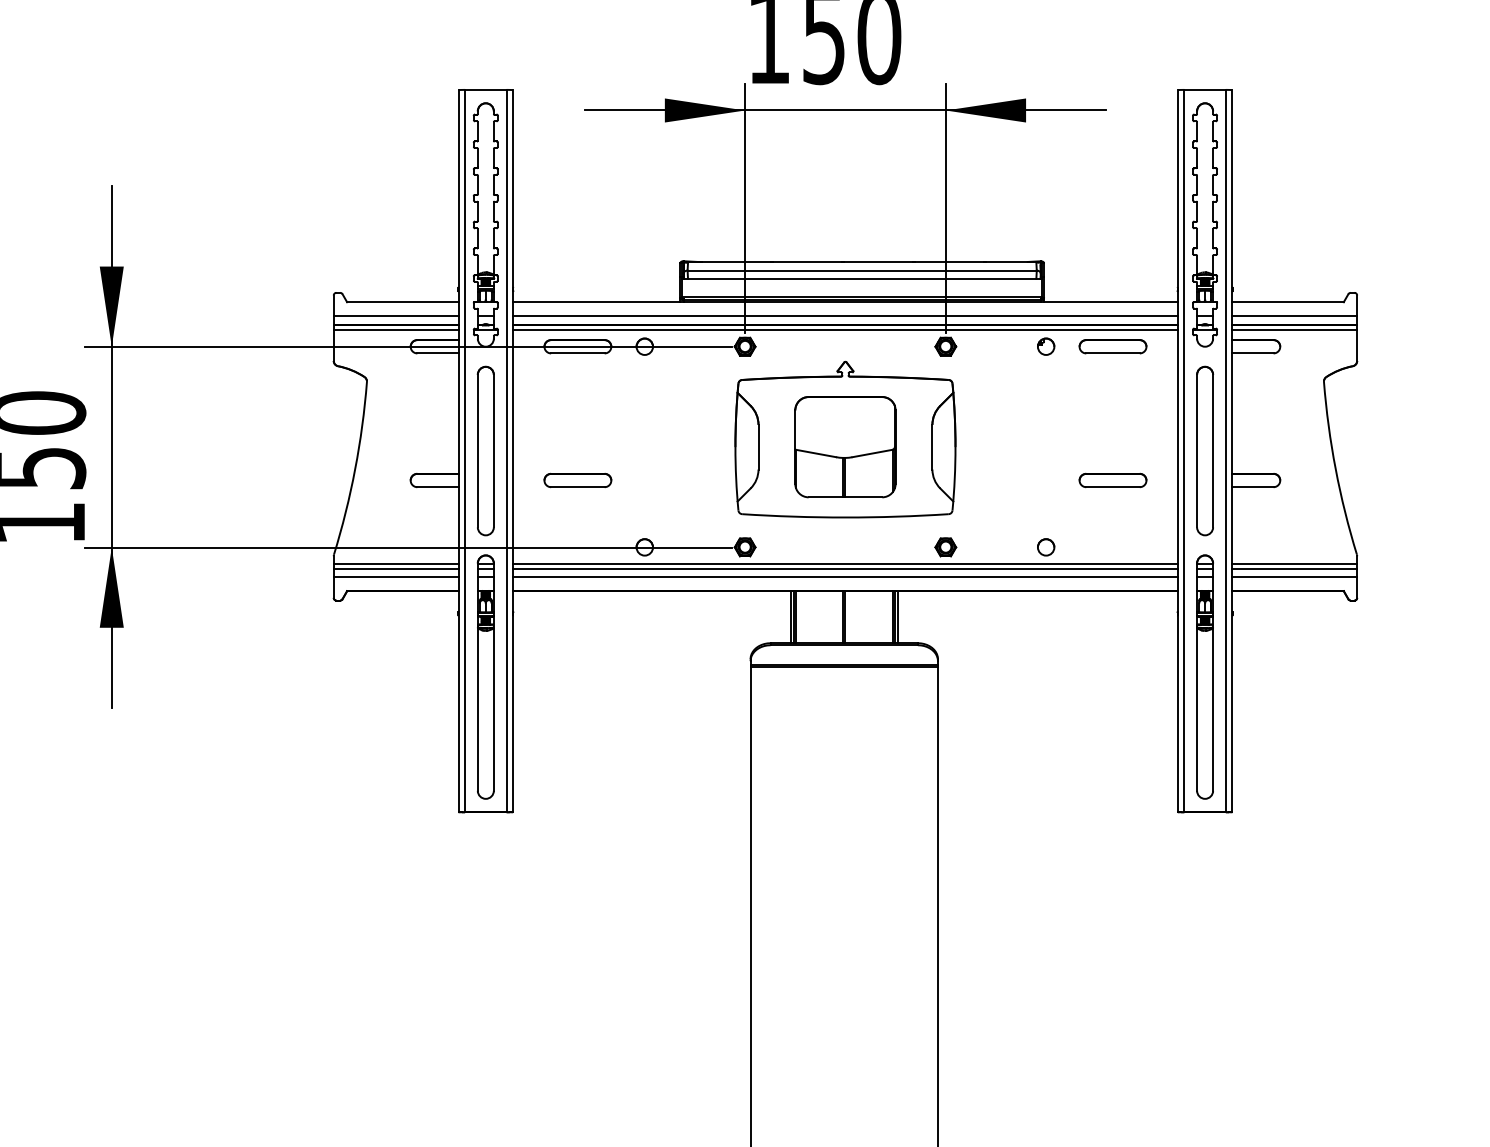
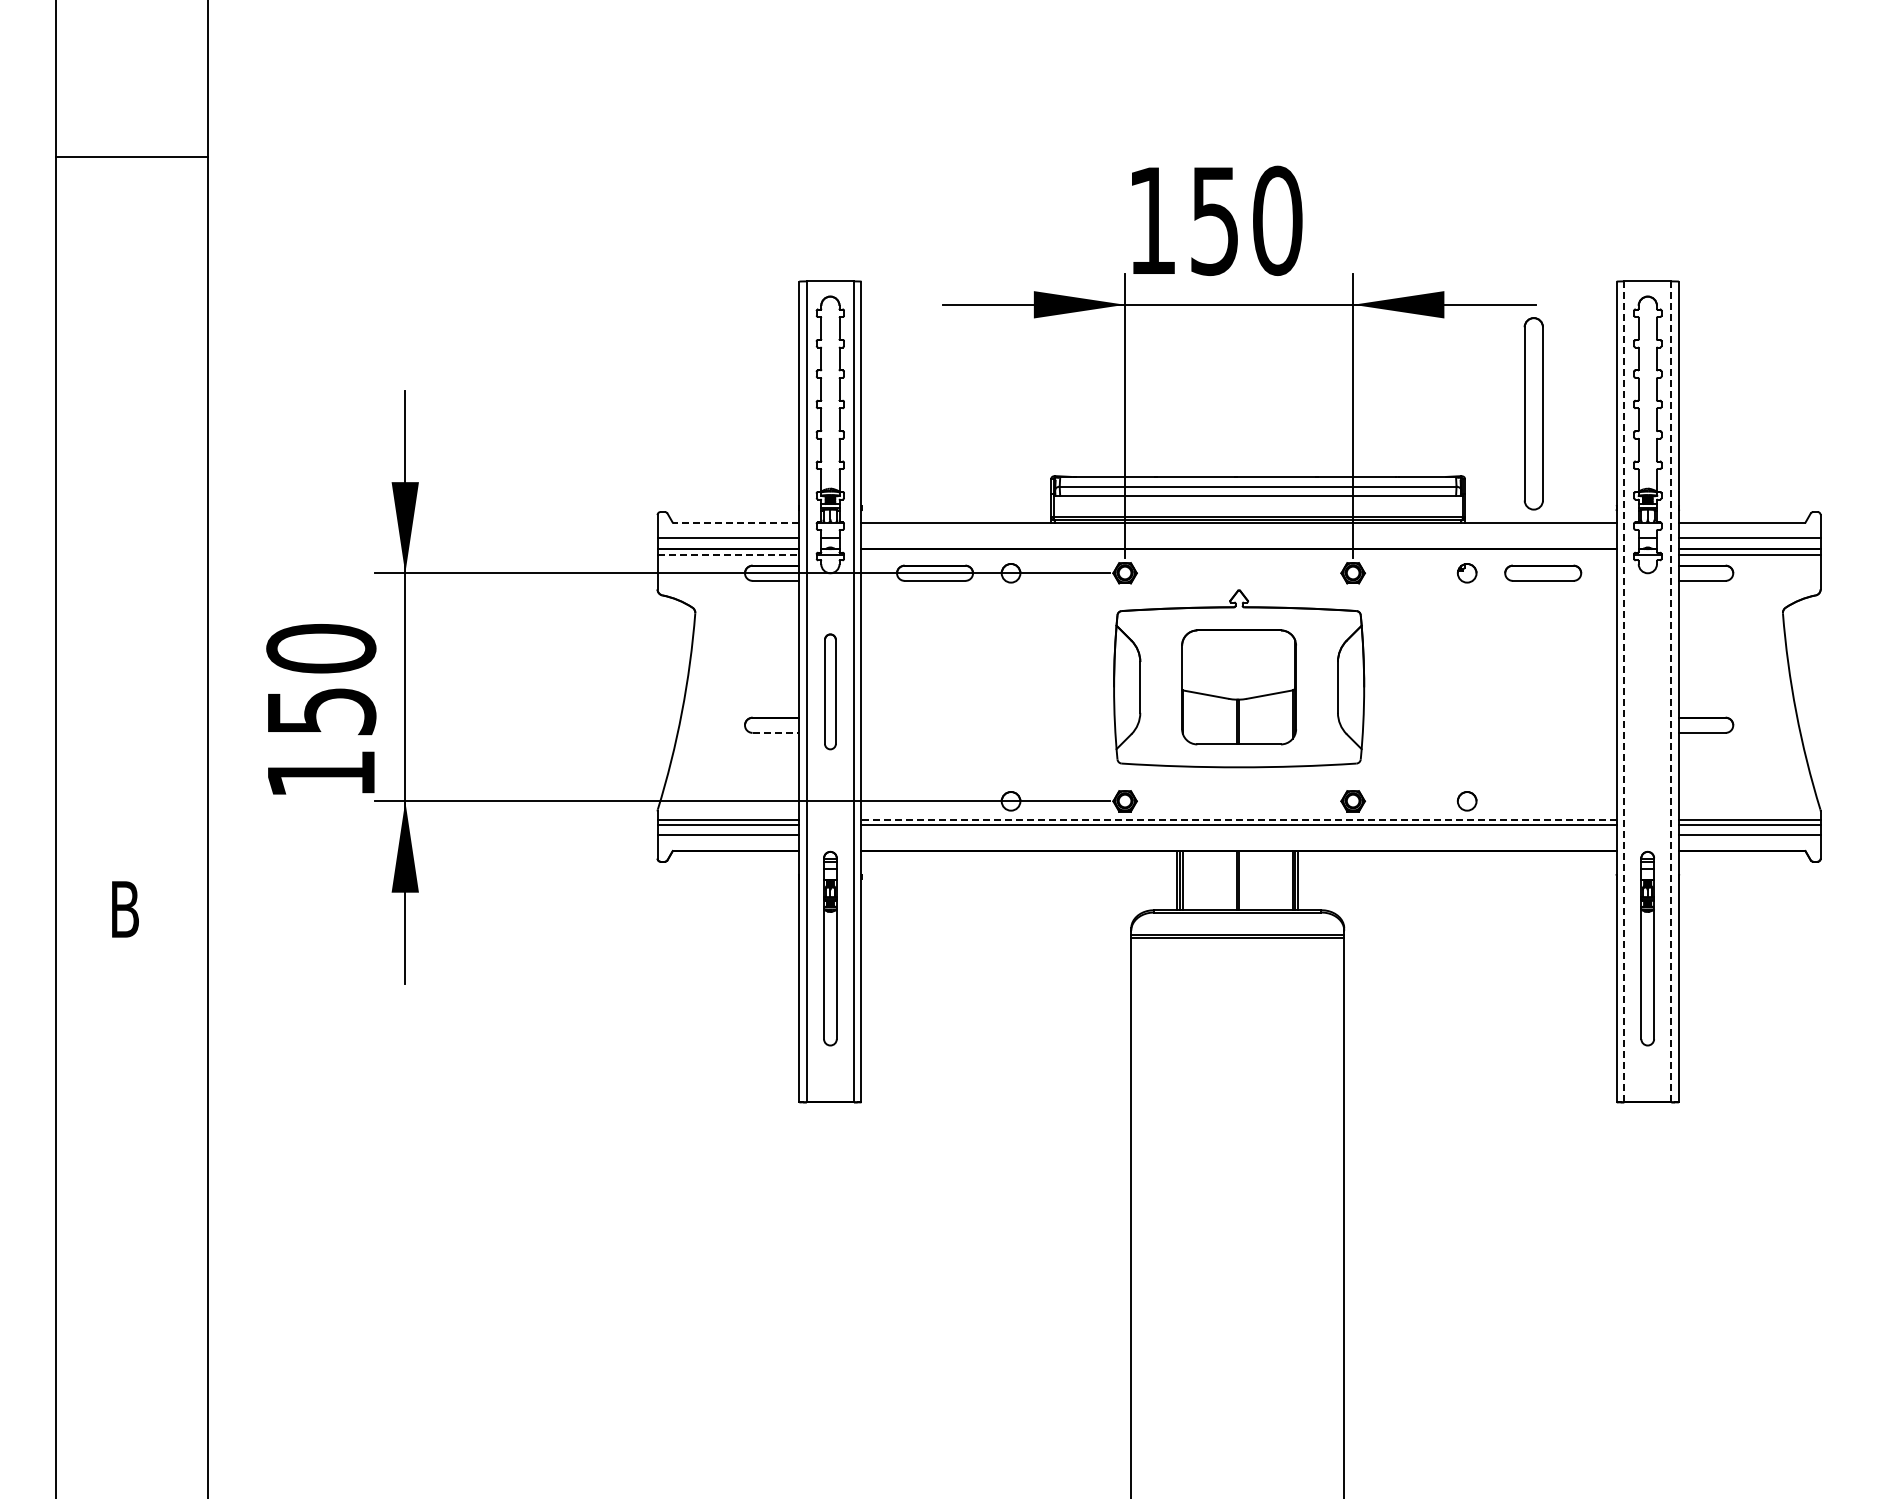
line: (402, 302) -> (735, 522), solid -> dashed
line: (844, 316) -> (1238, 538), removed
line: (396, 330) -> (728, 554), solid -> dashed
line: (844, 330) -> (1238, 554), removed
part: (485, 450) -> (830, 691), size x0.6
part: (1204, 450) -> (1533, 413), moved
line: (1225, 450) -> (1671, 691), solid -> dashed
line: (1184, 451) -> (1624, 692), solid -> dashed
part: (577, 479) -> (934, 724), removed
part: (1113, 479) -> (1543, 724), removed
line: (438, 486) -> (776, 732), solid -> dashed
line: (845, 563) -> (1239, 819), solid -> dashed
line: (844, 577) -> (1238, 835), removed
part: (485, 676) -> (830, 948), size x0.7
part: (1204, 676) -> (1647, 948), size x0.7

